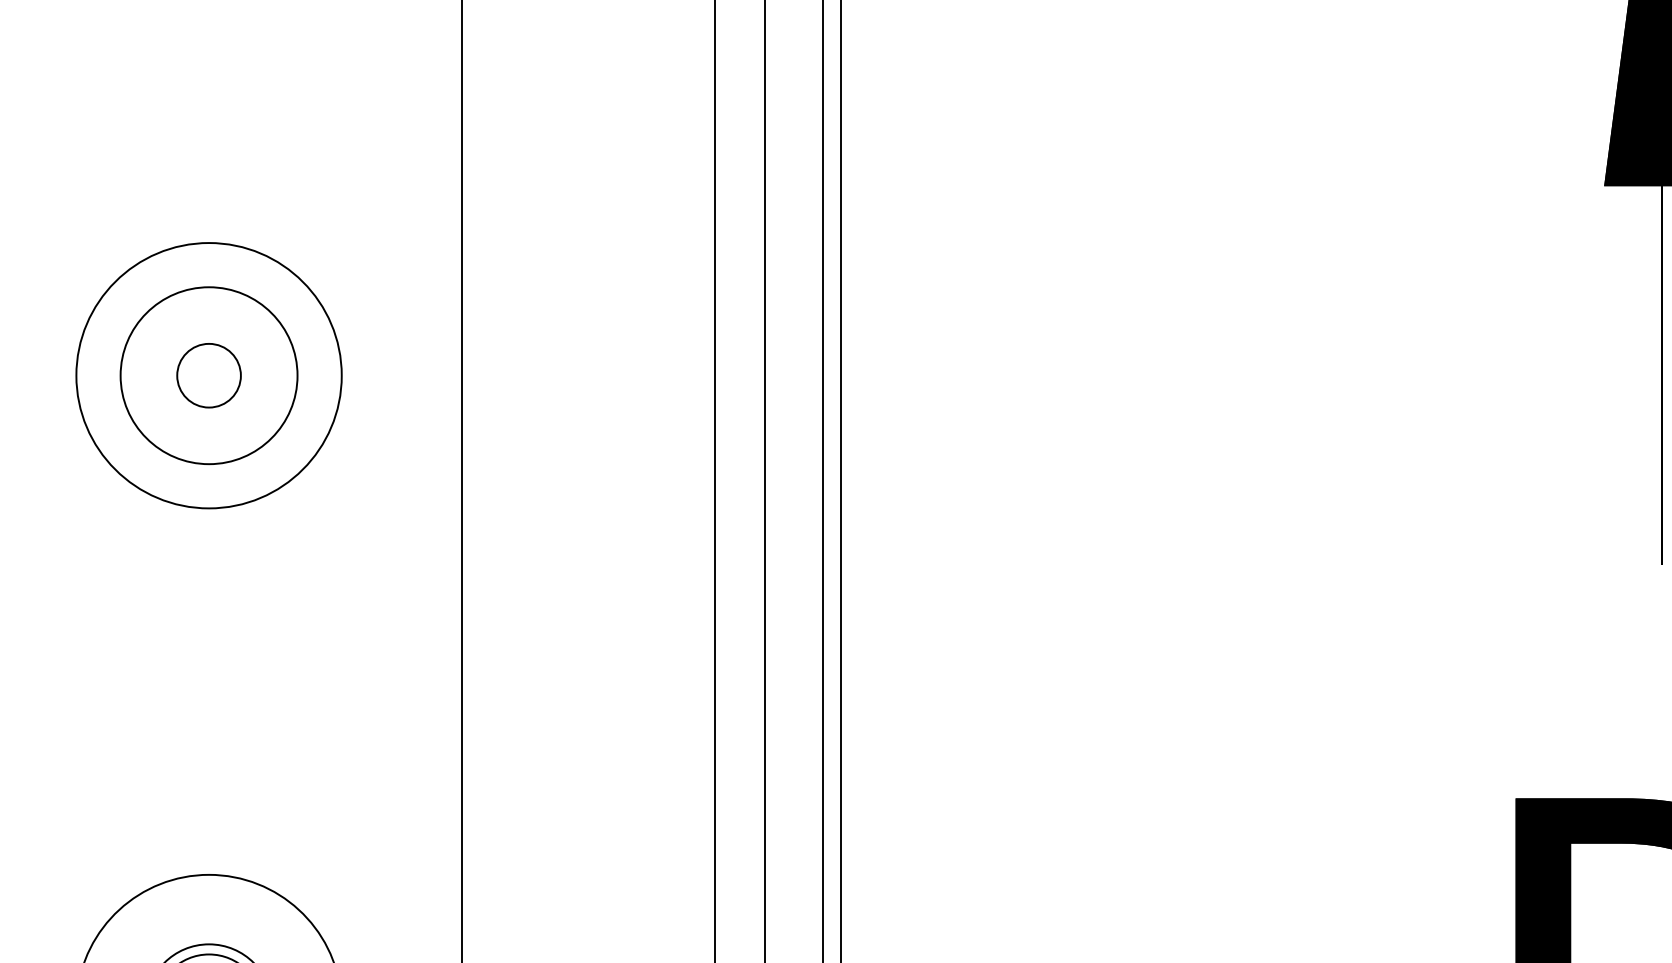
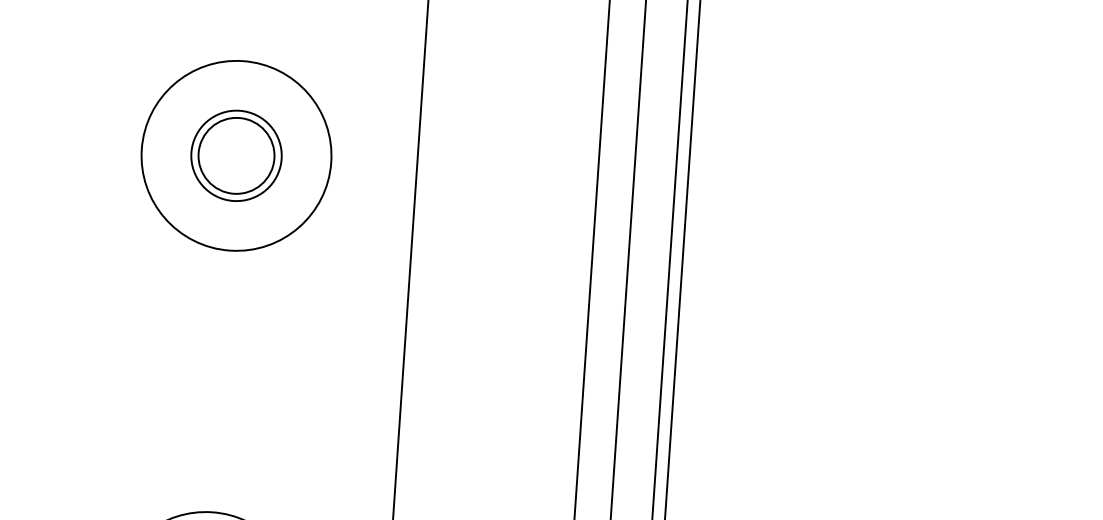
circle: (208, 375) -> (236, 155), size x0.71
circle: (209, 375) -> (236, 155), size x1.67

